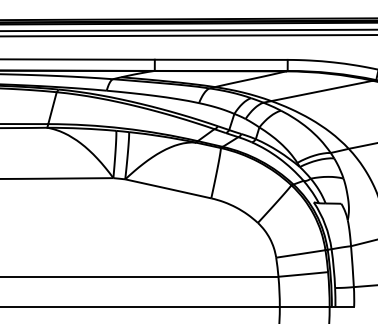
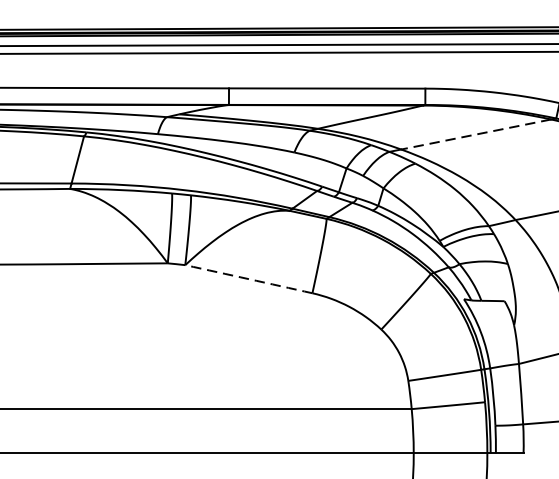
line: (322, 90) -> (476, 133), solid -> dashed
arc: (168, 188) -> (249, 278), solid -> dashed

